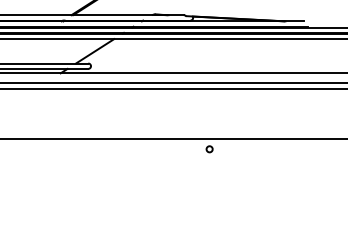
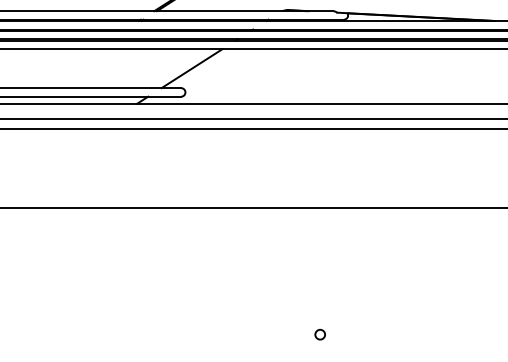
circle: (209, 149) -> (320, 335), moved

